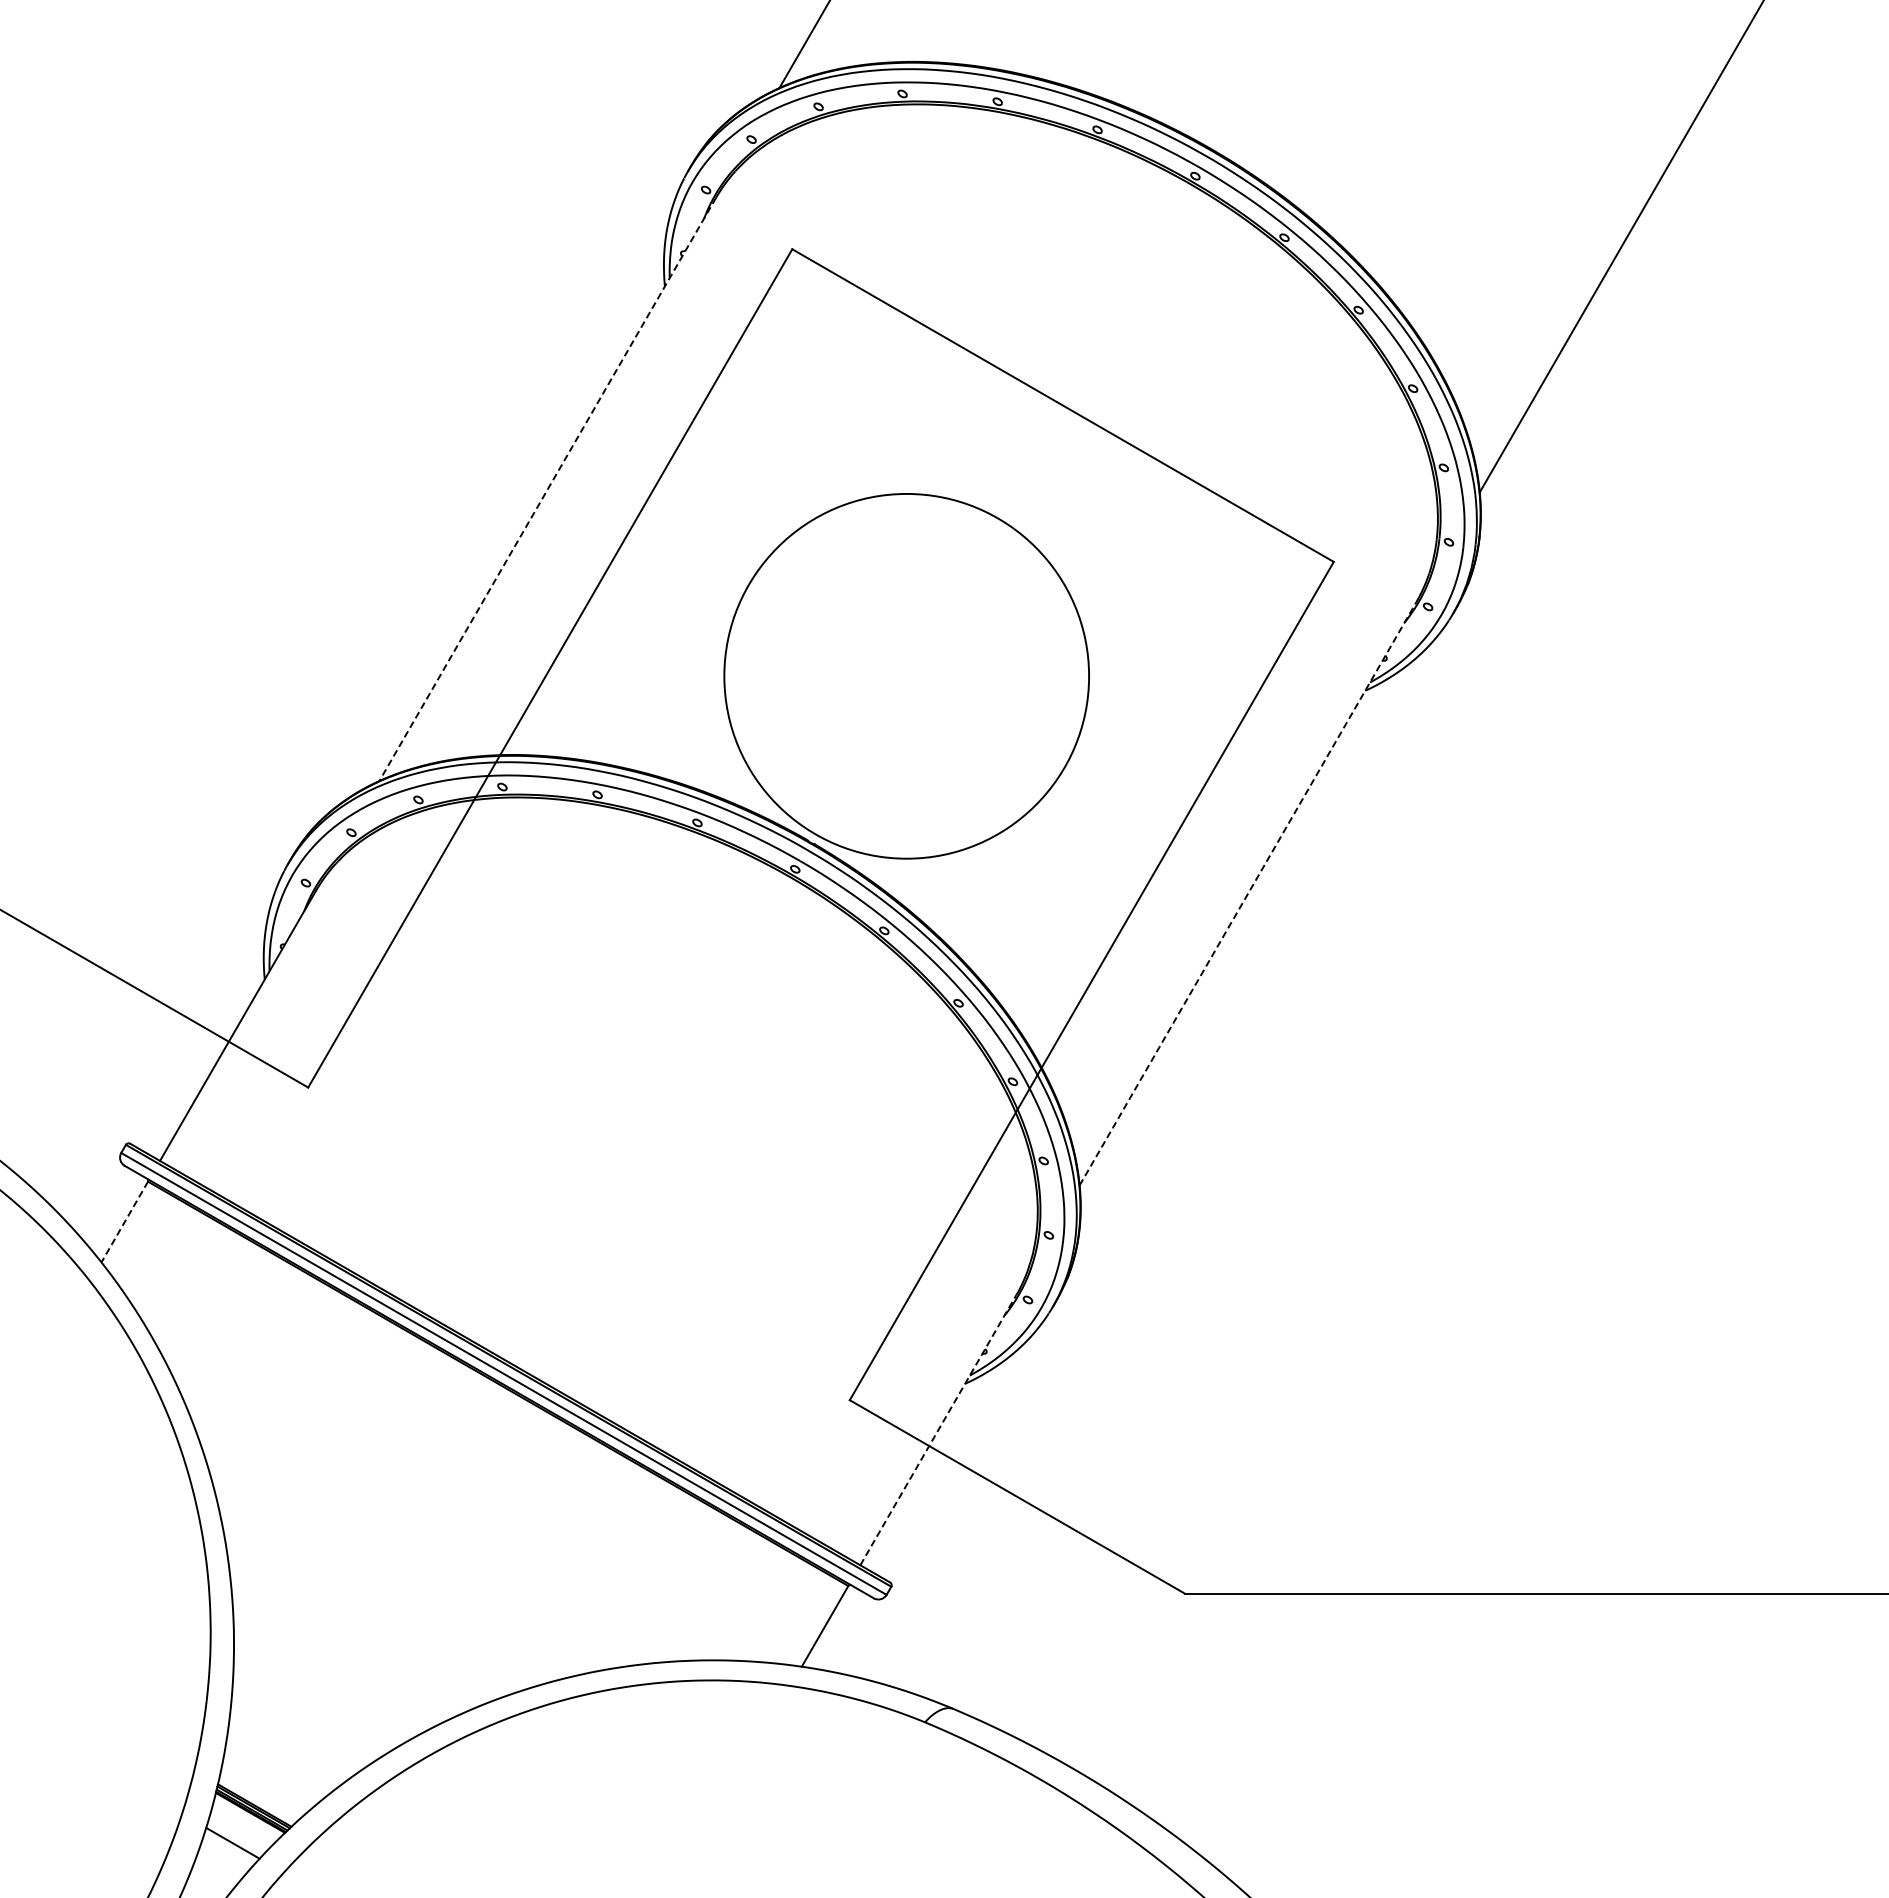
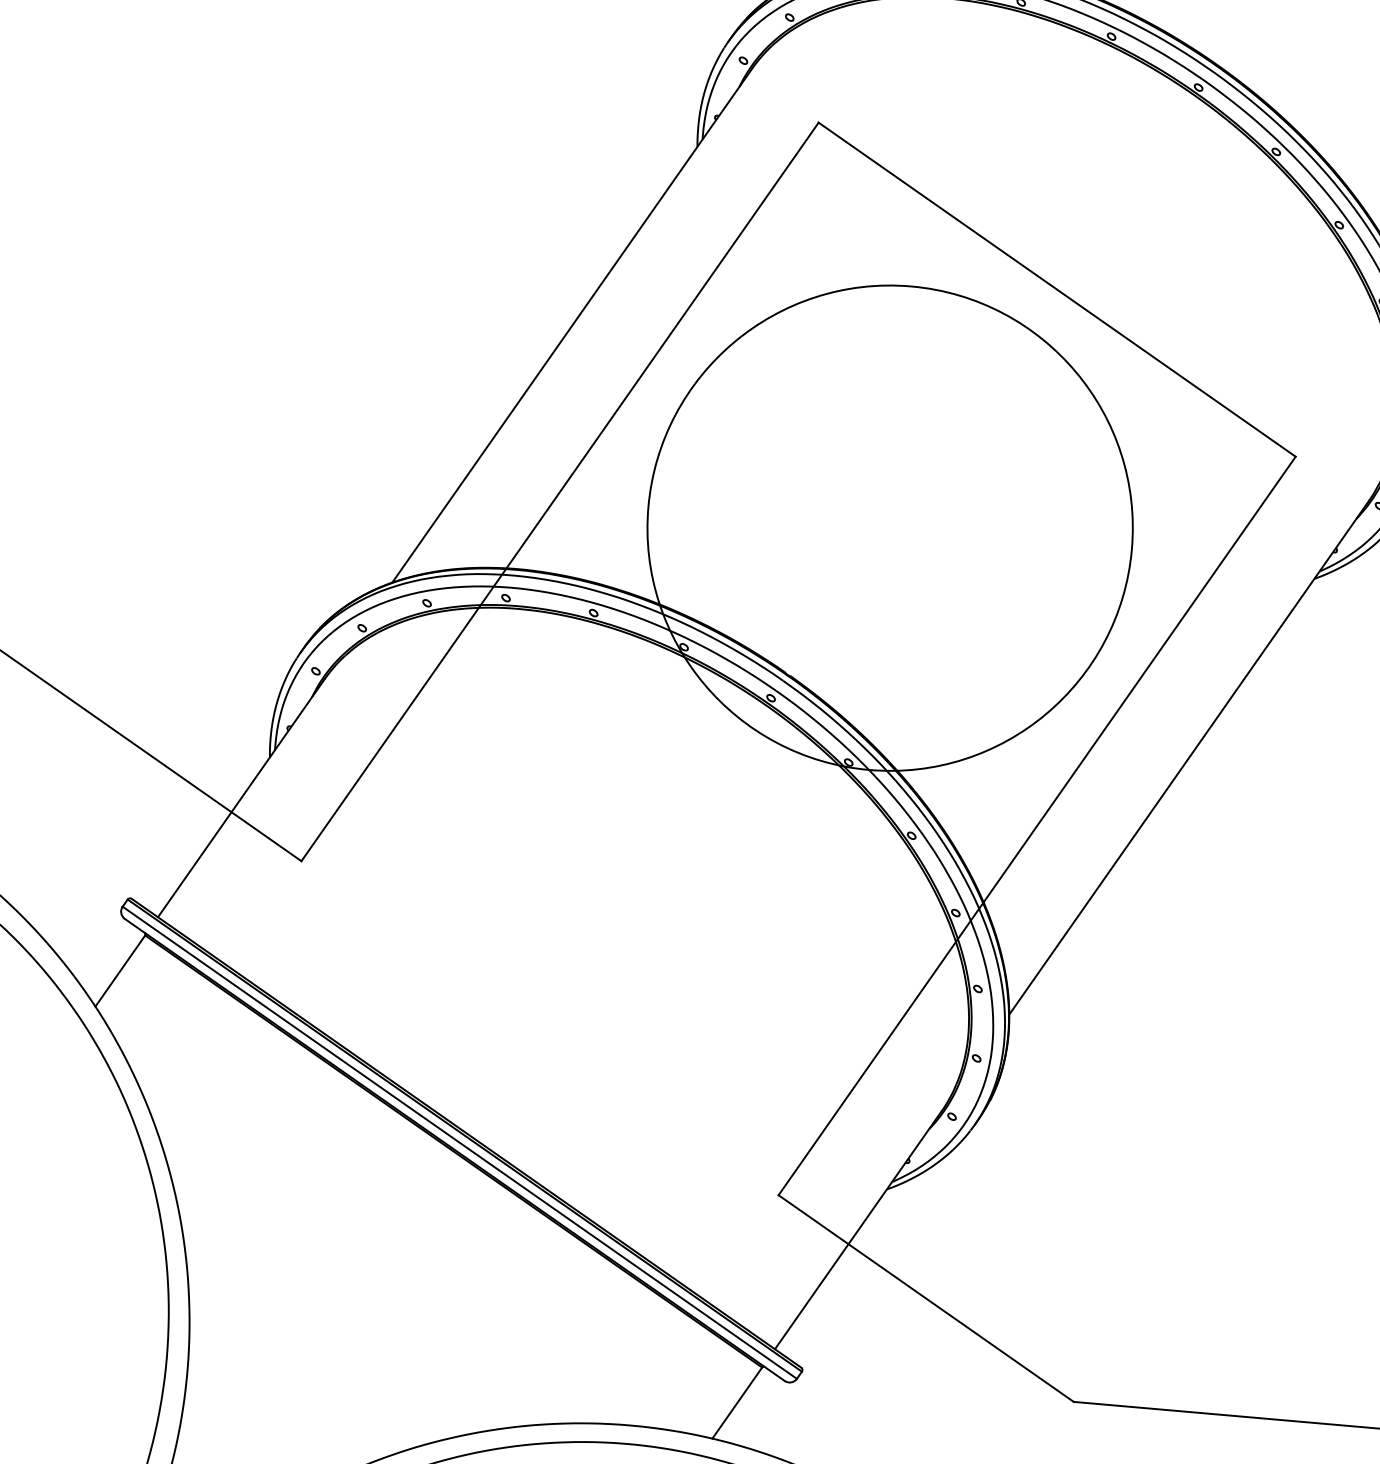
line: (547, 489) -> (572, 325), dashed -> solid
circle: (906, 675) -> (890, 527), size x1.43
line: (1248, 893) -> (1189, 757), dashed -> solid
line: (124, 1222) -> (120, 971), dashed -> solid
line: (938, 1430) -> (858, 1230), dashed -> solid

